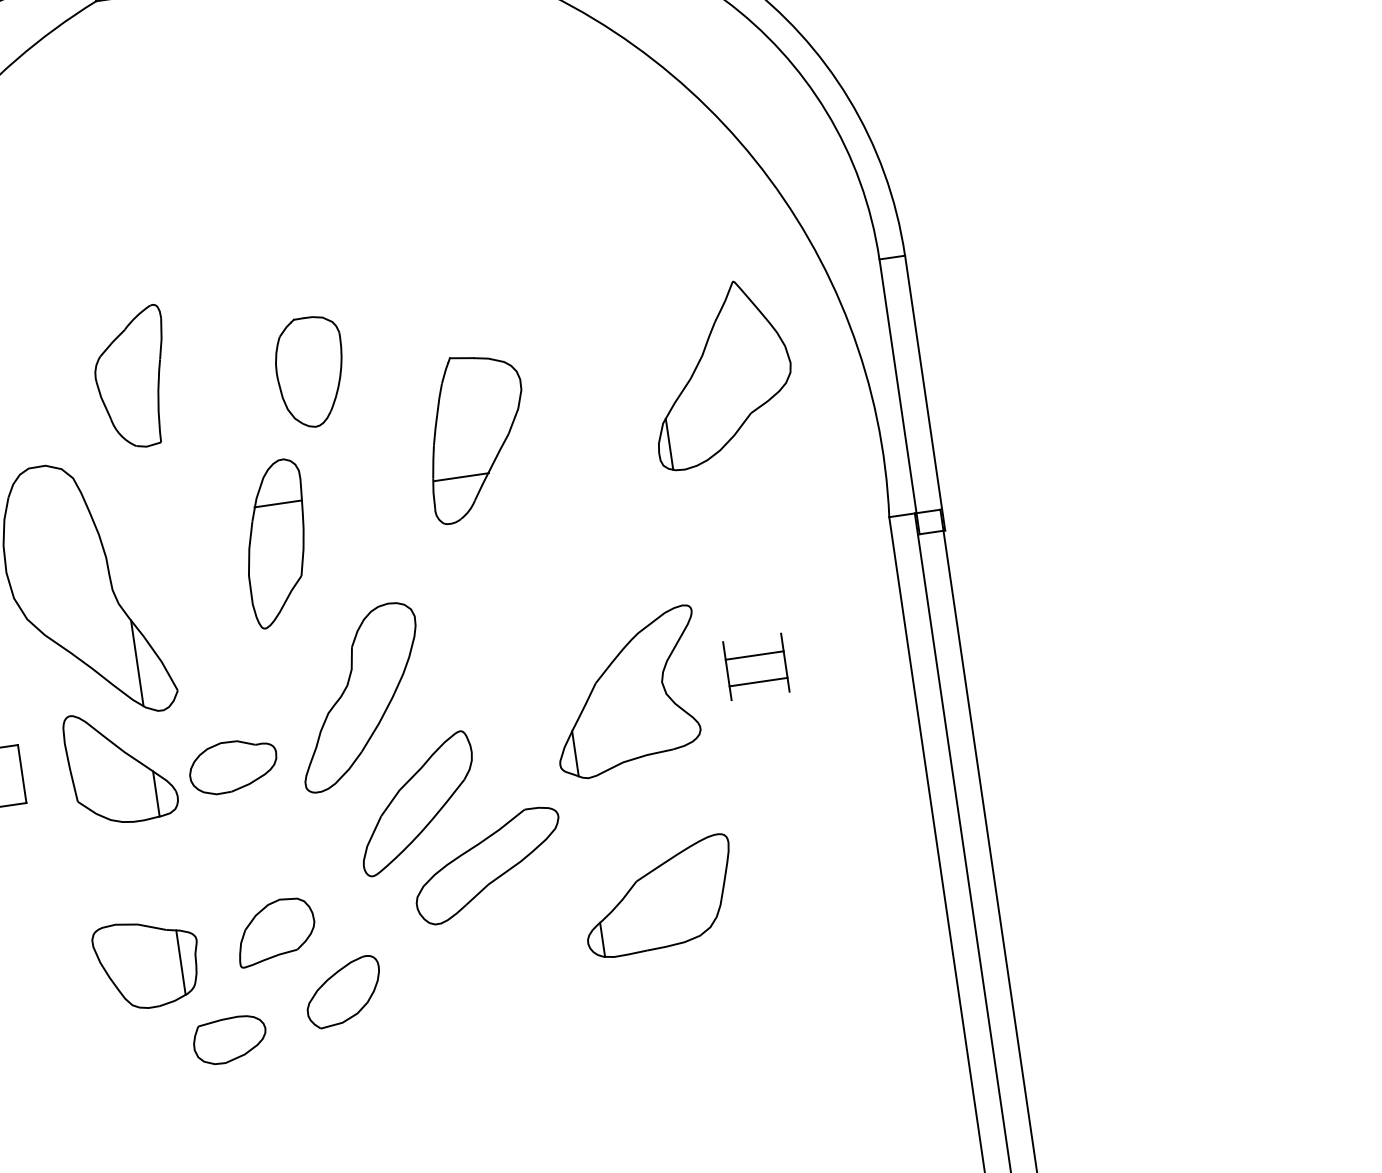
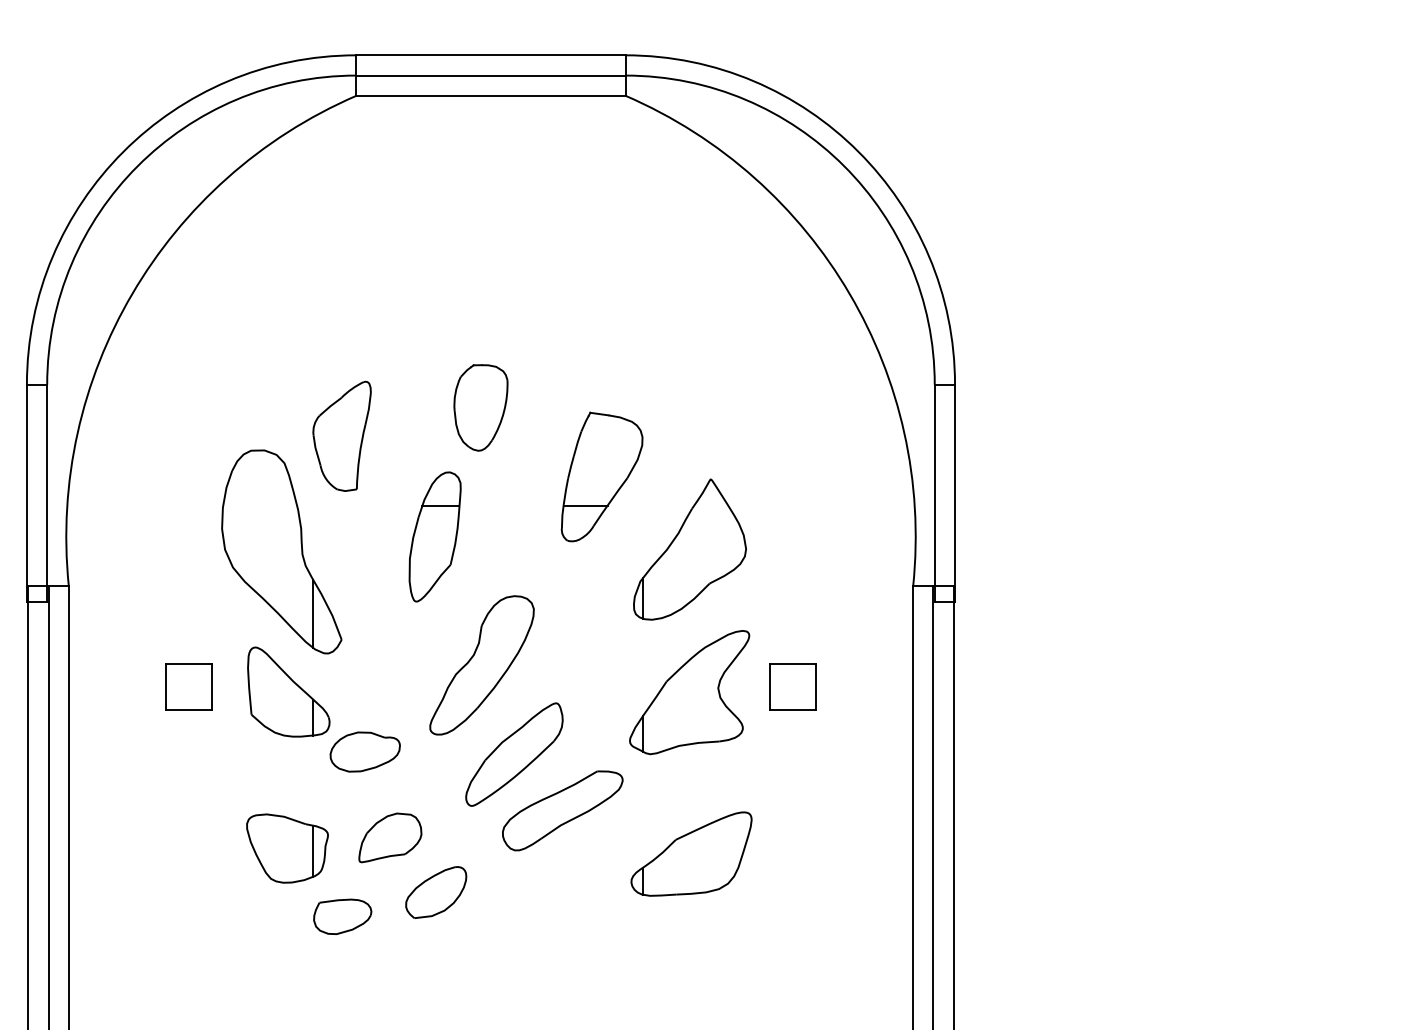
part: (719, 374) -> (689, 549), moved
part: (131, 377) -> (341, 435), moved
line: (755, 654) -> (793, 709), moved
line: (758, 681) -> (793, 663), moved
part: (232, 766) -> (364, 751), moved

